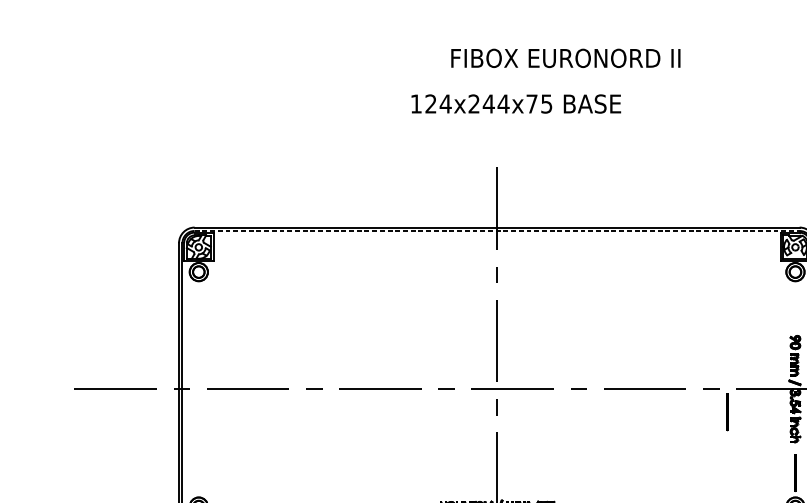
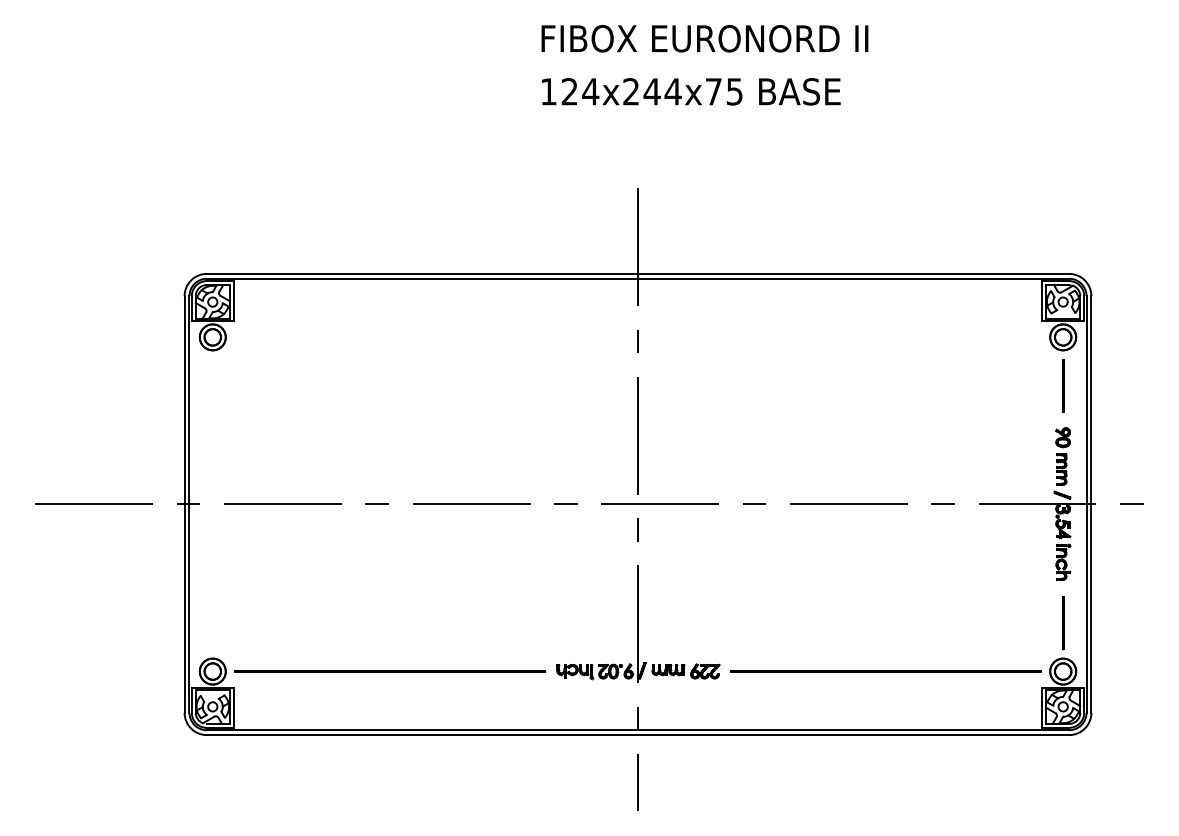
text: (565, 58) -> (704, 38), moved
text: (516, 103) -> (691, 91), moved
line: (497, 230) -> (638, 278), dashed -> solid
line: (727, 411) -> (1063, 385), moved

